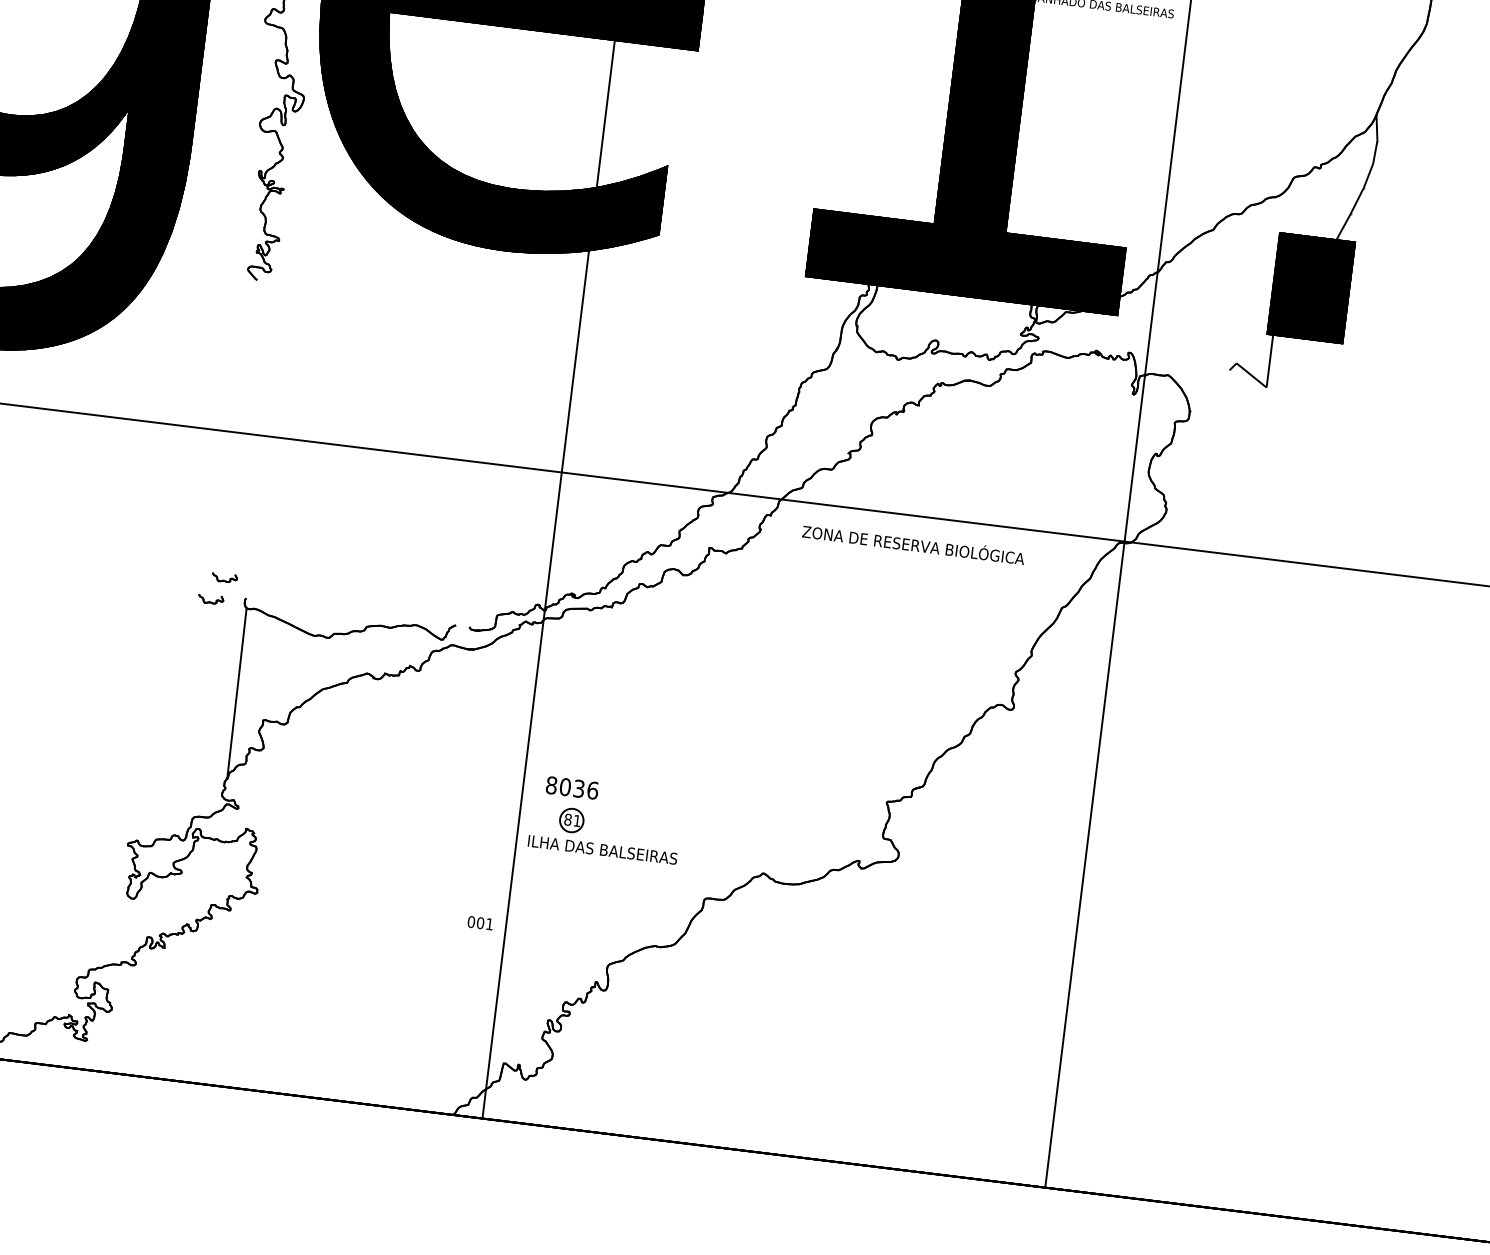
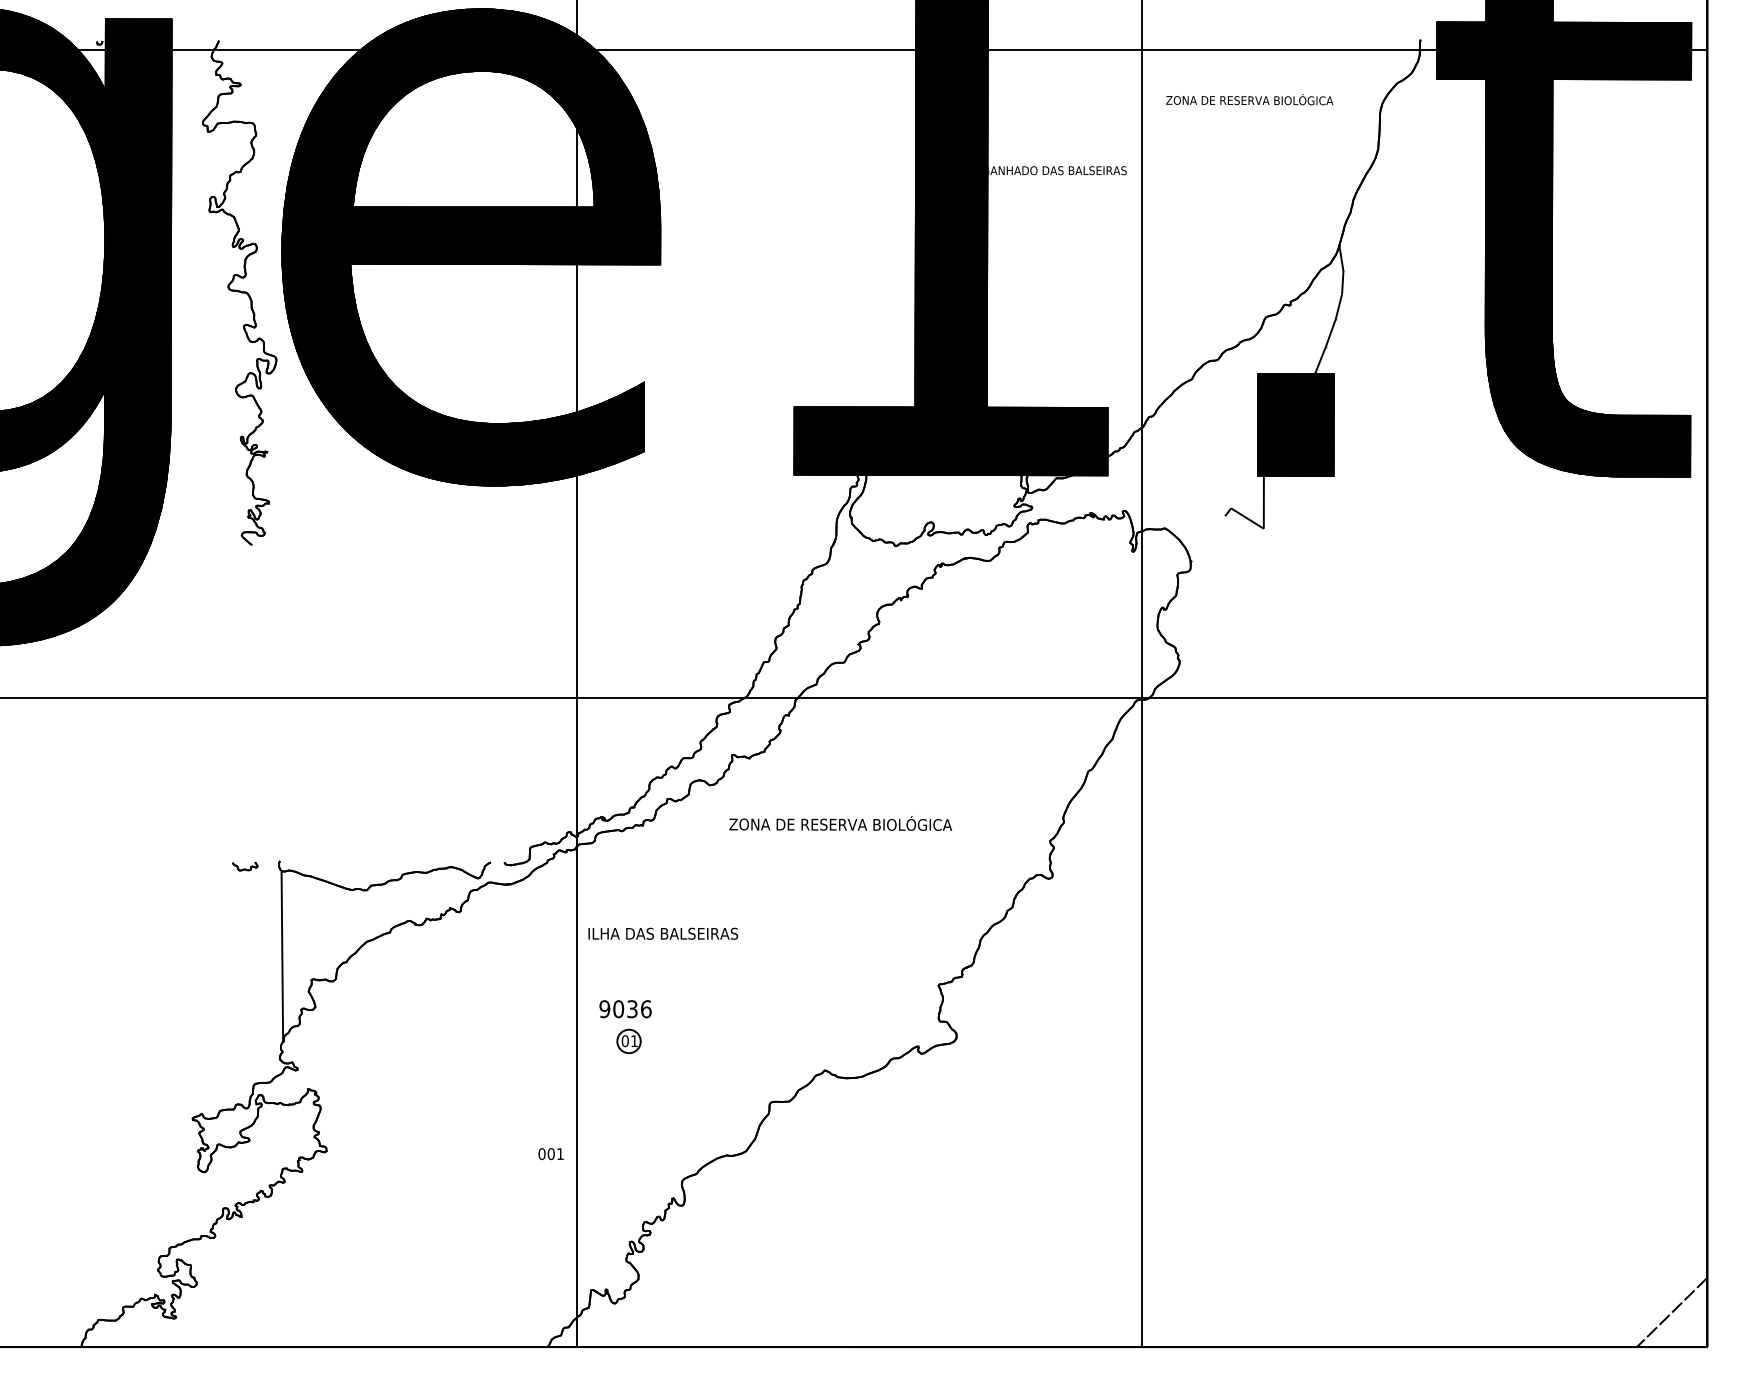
text: (913, 544) -> (840, 823), moved
part: (225, 577) -> (256, 843), removed
text: (551, 785) -> (604, 1009), 8036 -> 9036
text: (567, 819) -> (624, 1040), 81 -> 01
text: (603, 849) -> (663, 933), moved

